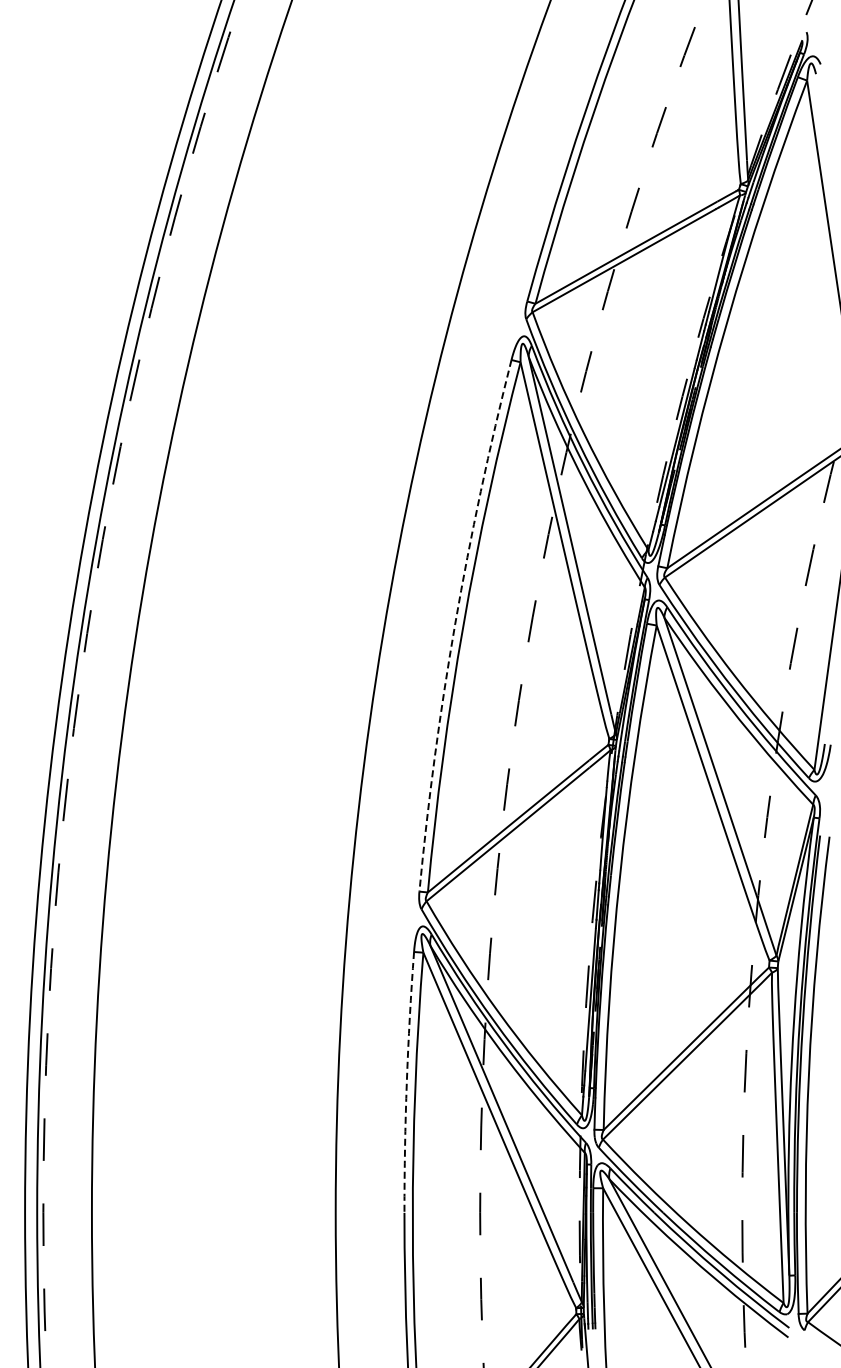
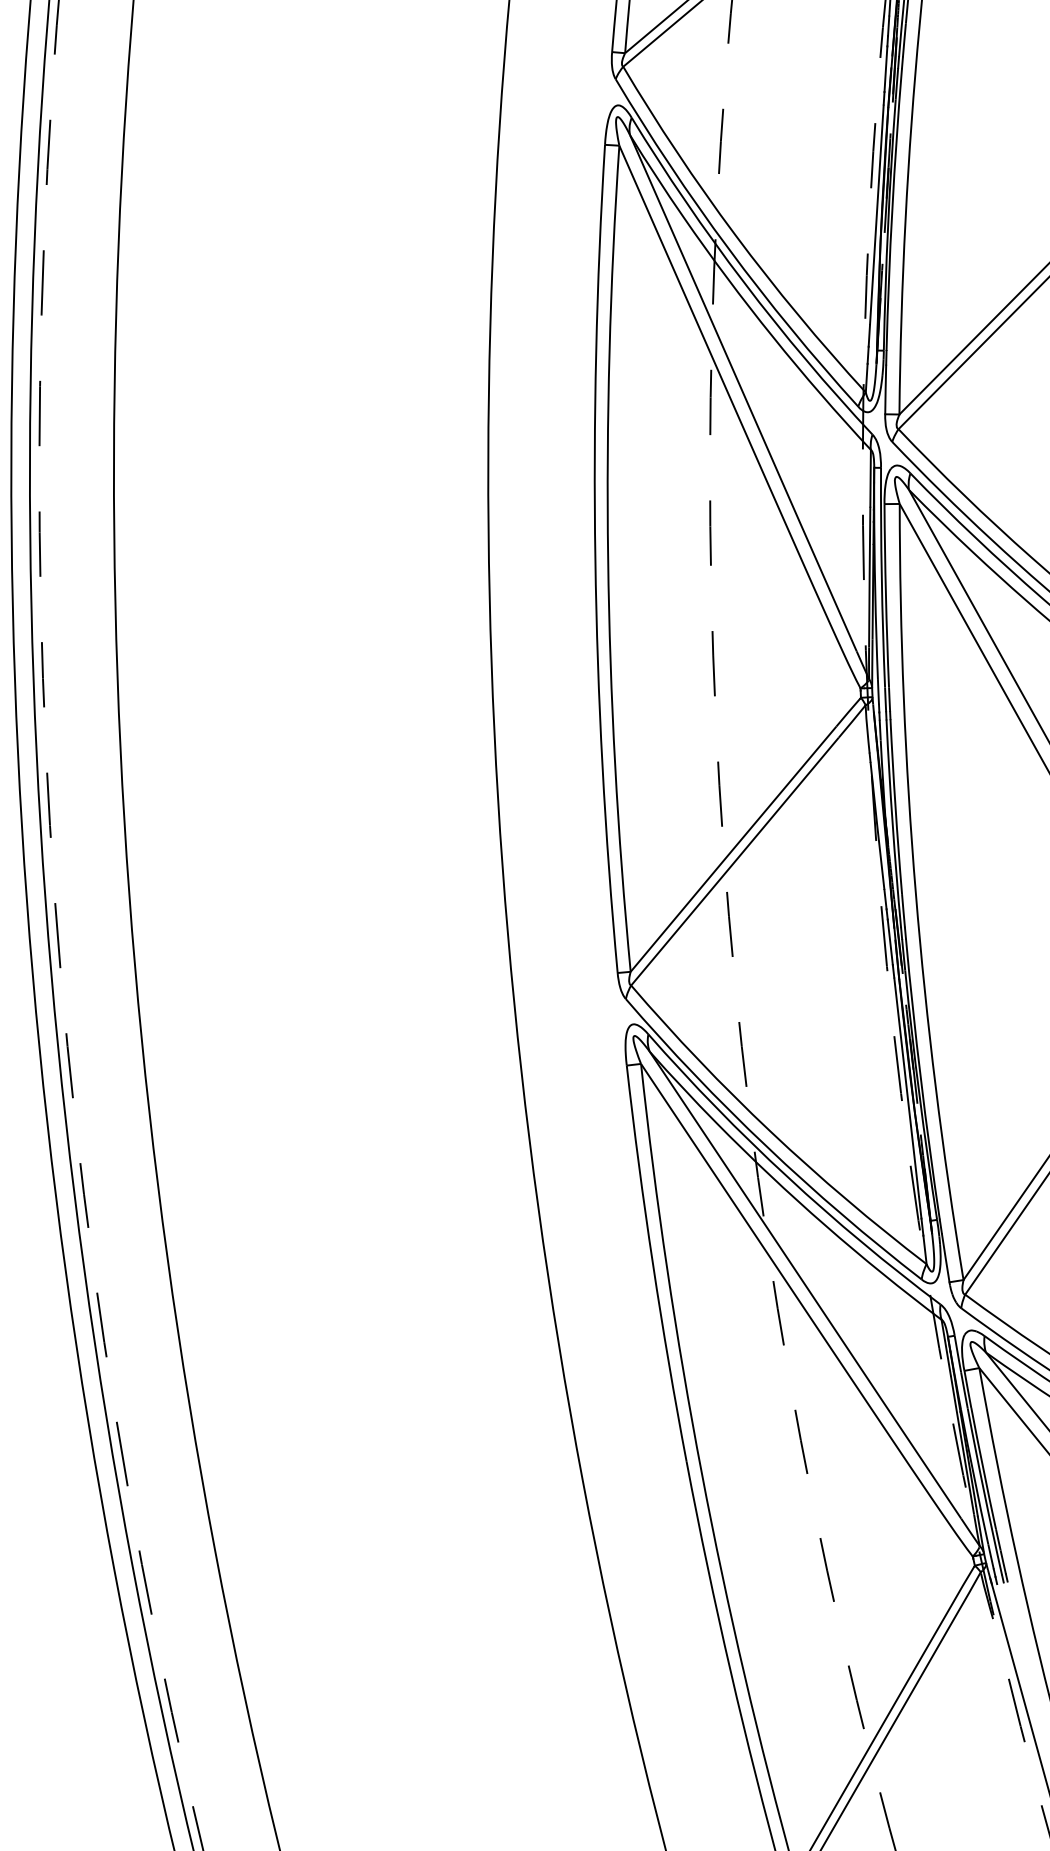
arc: (455, 624) -> (595, 559), dashed -> solid
arc: (406, 1082) -> (652, 1264), dashed -> solid

